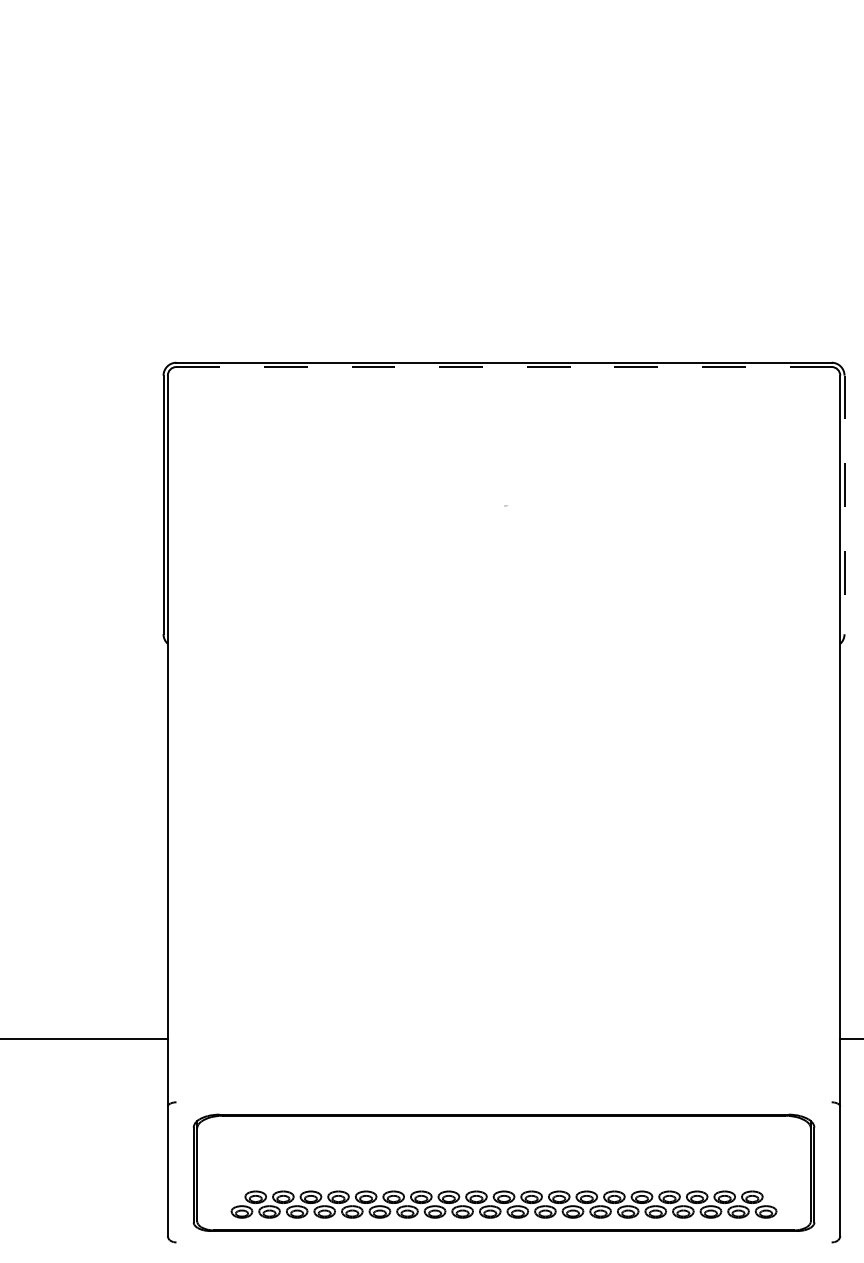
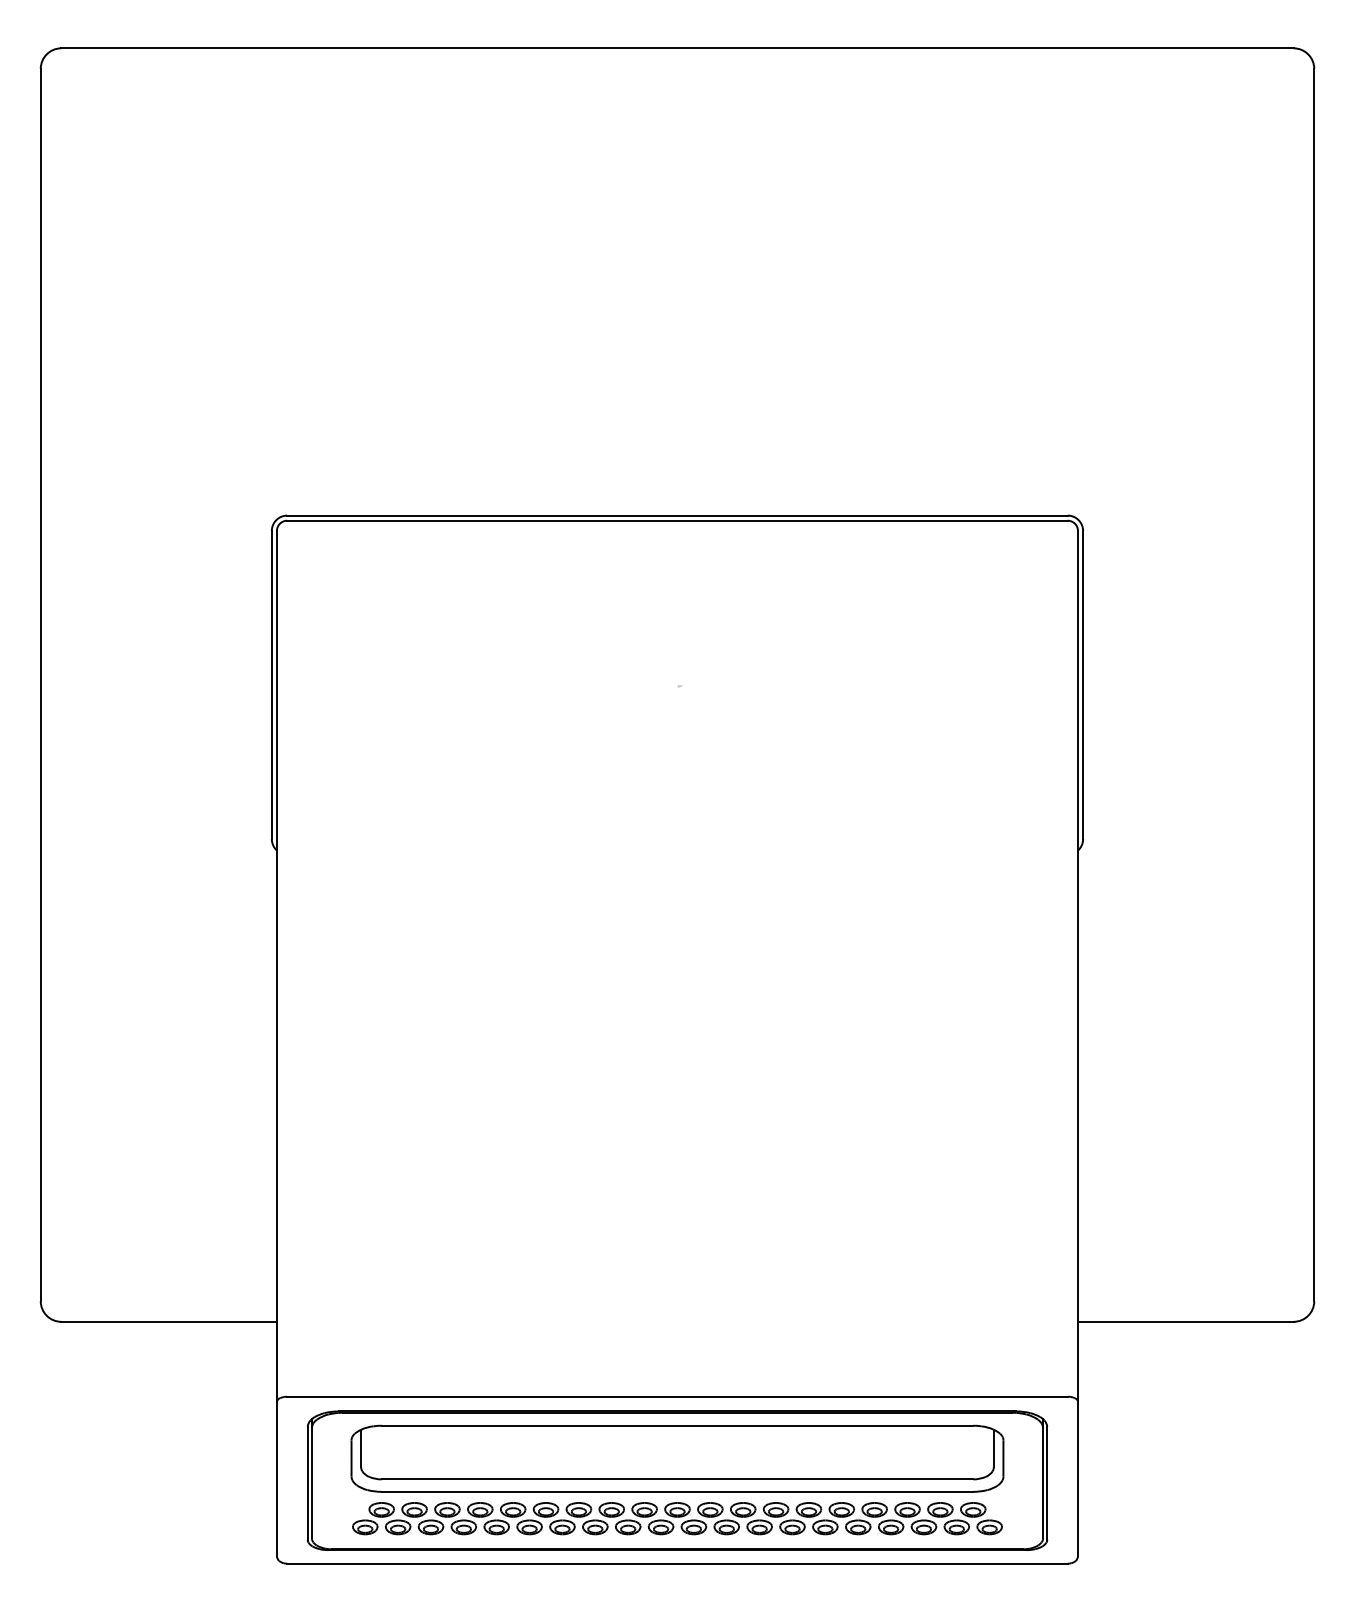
line: (504, 366) -> (677, 520), dashed -> solid
line: (844, 505) -> (1083, 685), dashed -> solid
line: (504, 1102) -> (677, 1396), added
part: (504, 1154) -> (677, 1458), added
line: (504, 1242) -> (677, 1563), added

